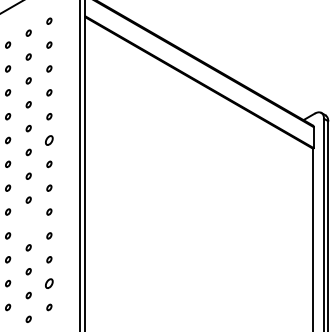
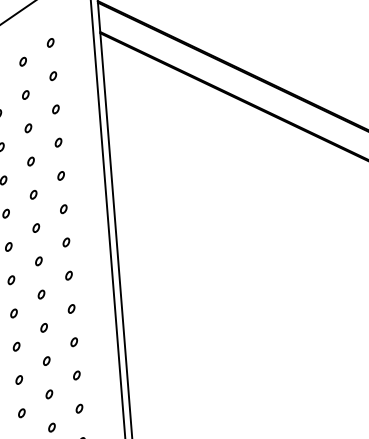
part: (49, 140) -> (63, 209), size x0.62
part: (28, 223) -> (43, 327), added
part: (49, 283) -> (79, 408), size x0.62

